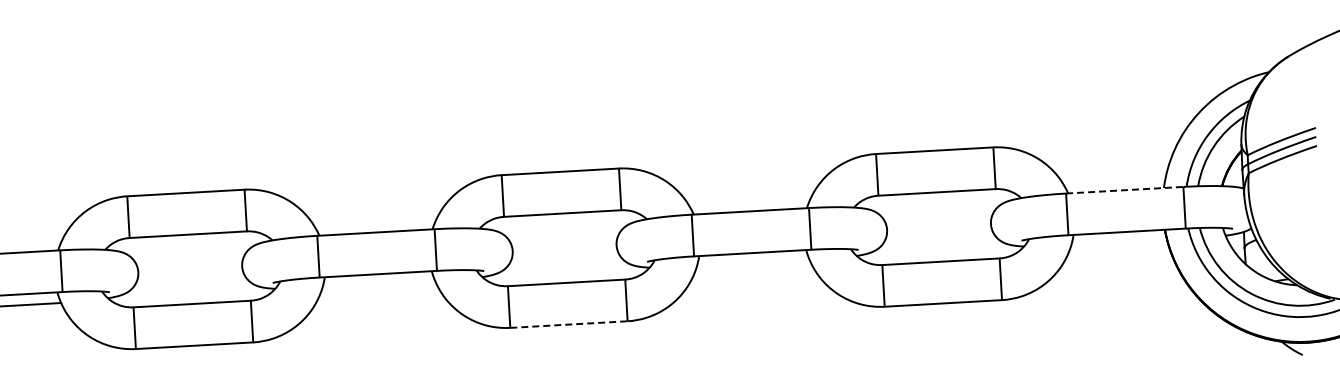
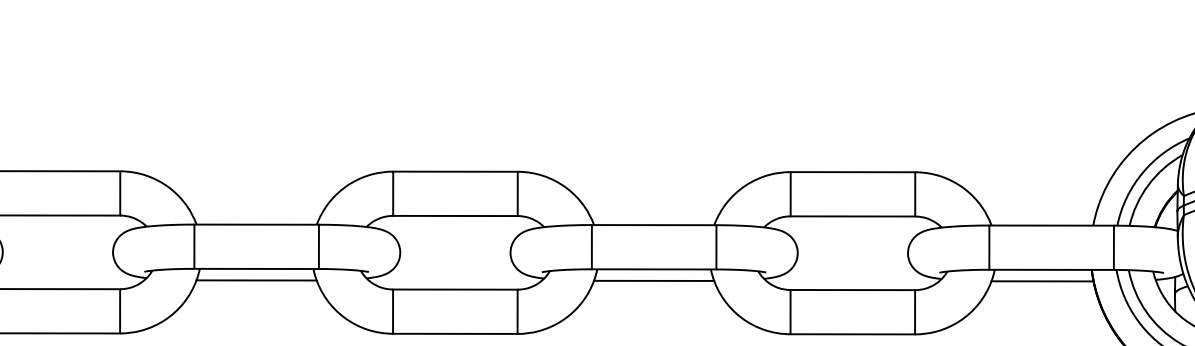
line: (1124, 190) -> (1051, 225), dashed -> solid
line: (1119, 242) -> (1042, 280), added
line: (752, 263) -> (653, 280), added
line: (378, 284) -> (256, 279), added
line: (568, 324) -> (454, 333), dashed -> solid

